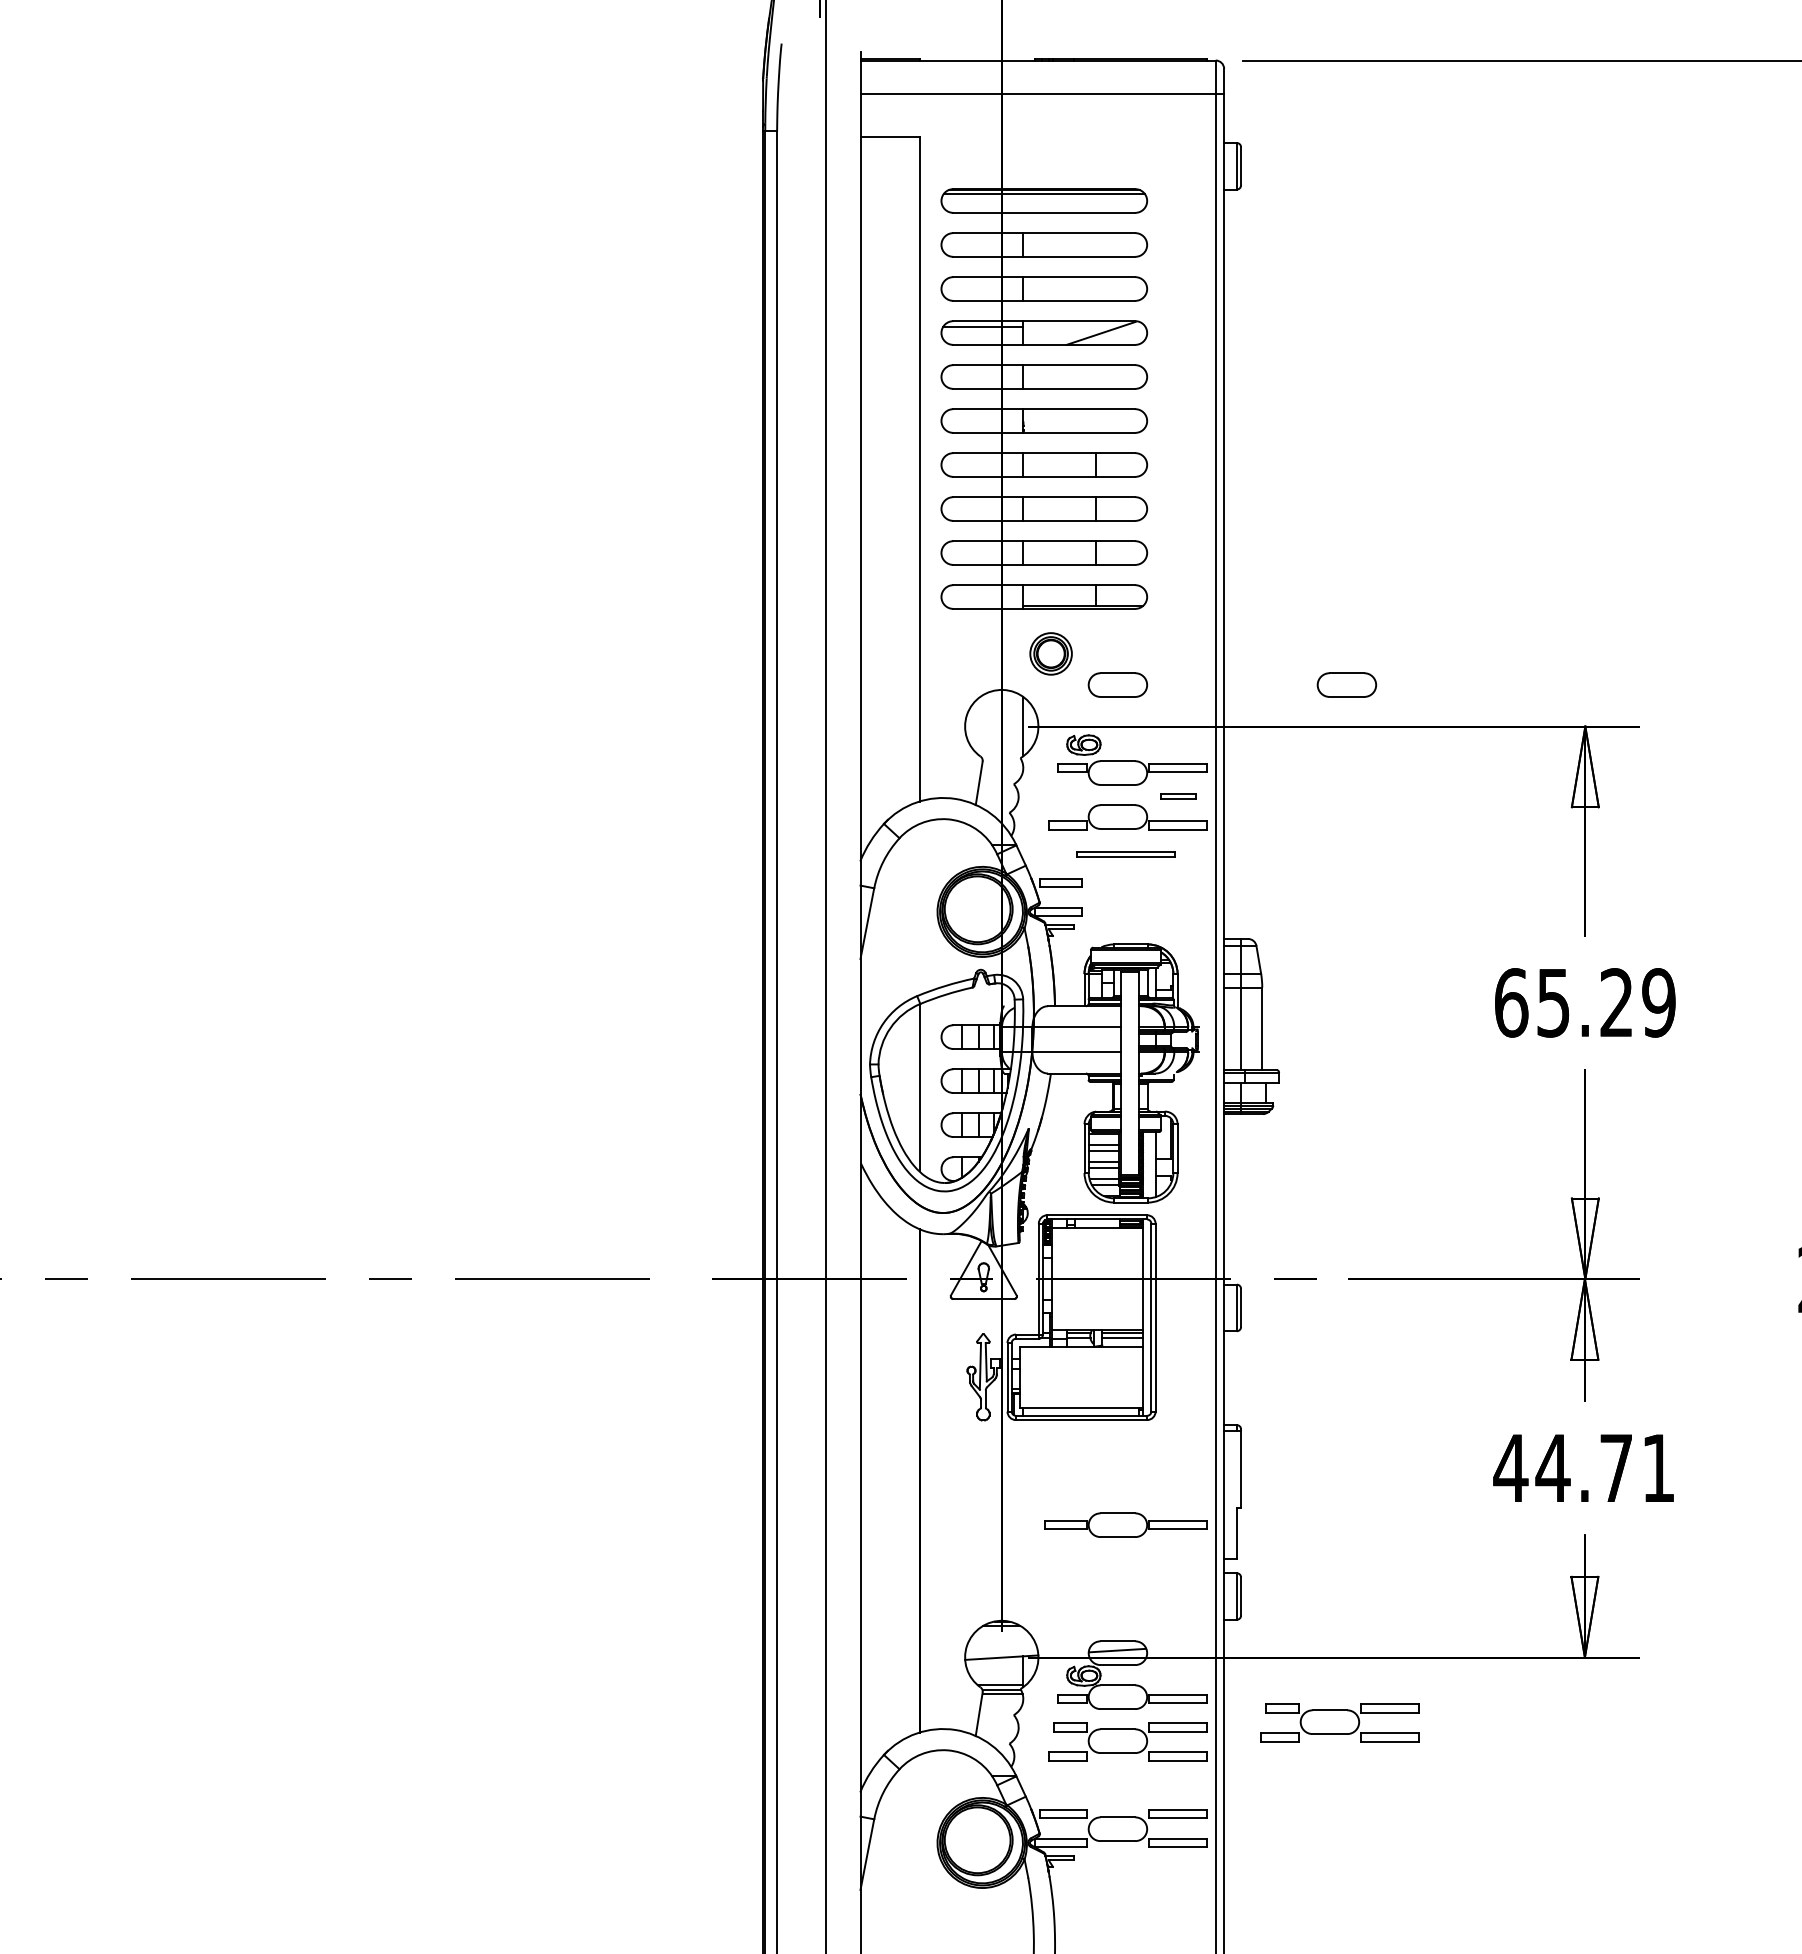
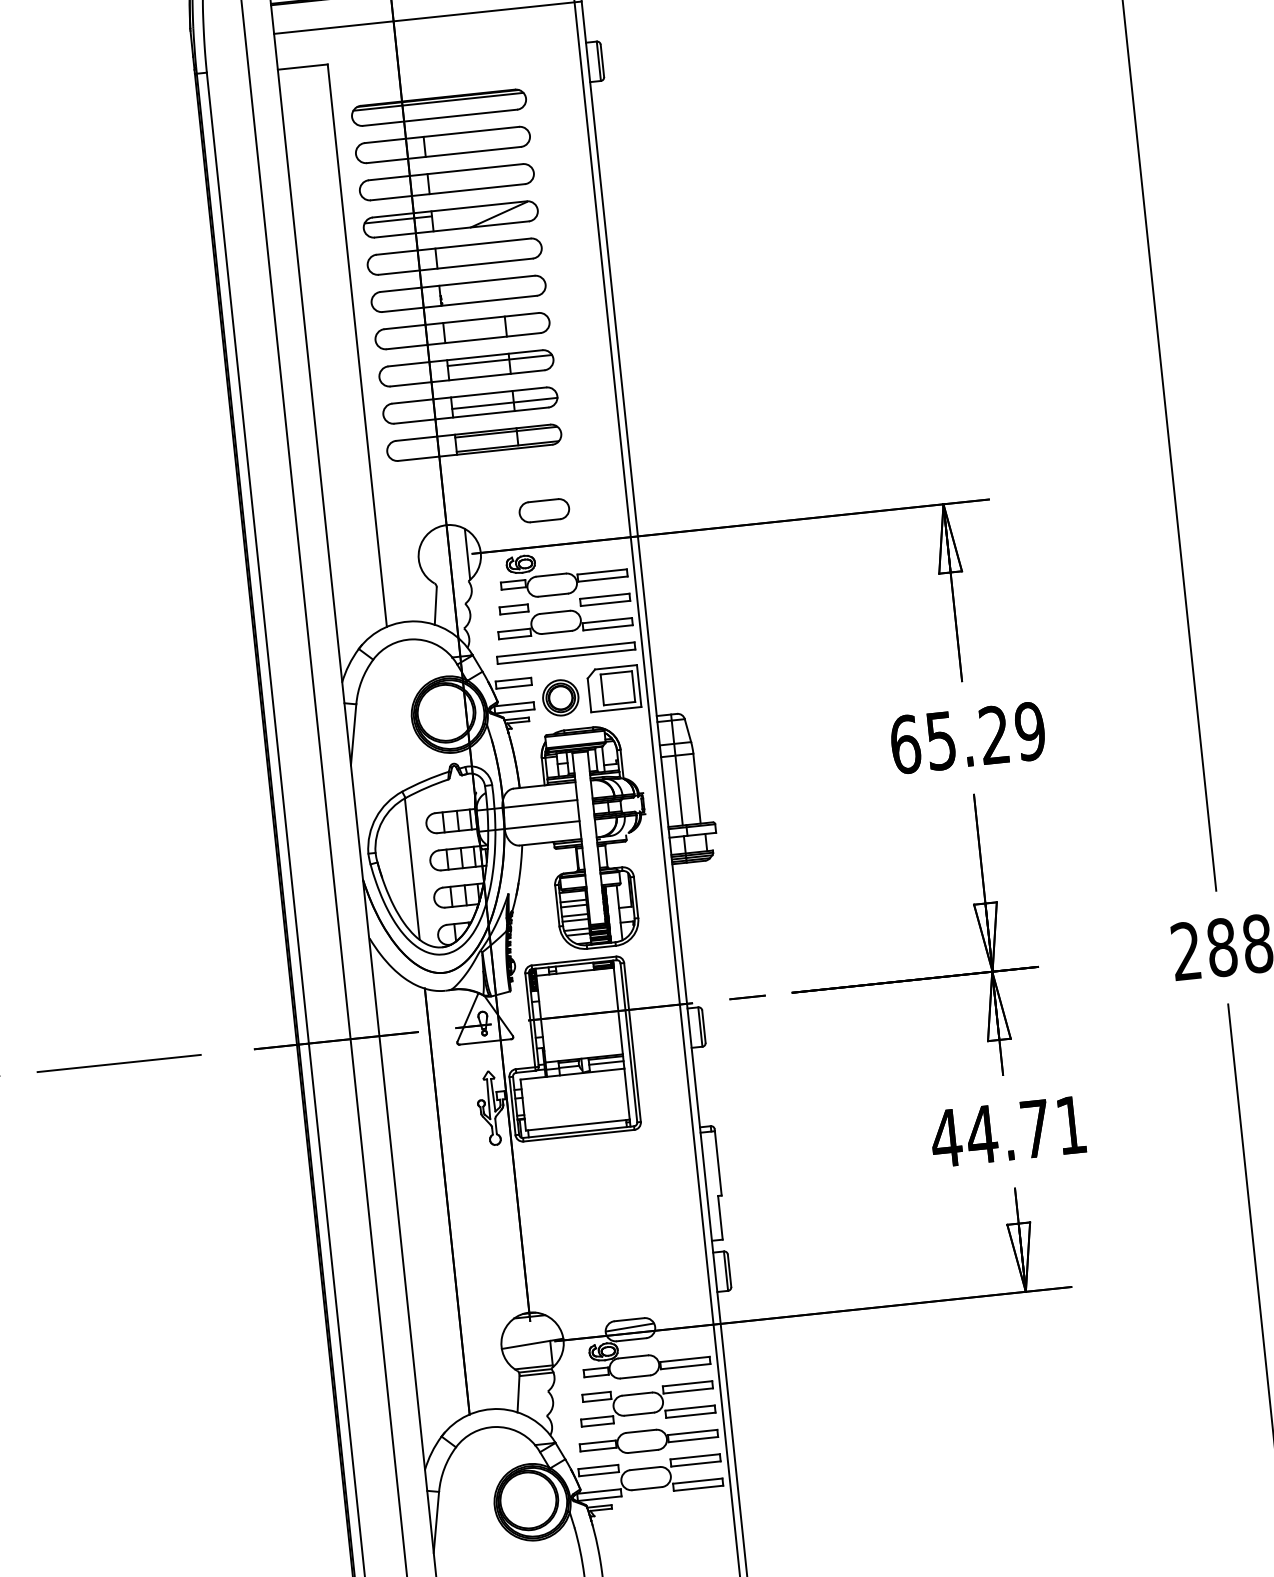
line: (1083, 503) -> (499, 360), added
line: (1084, 554) -> (504, 403), added
line: (1082, 588) -> (505, 432), added
part: (1050, 653) -> (560, 697), moved
part: (1346, 684) -> (737, 489), removed
part: (1070, 796) -> (514, 609), added
part: (1177, 796) -> (604, 599), size x1.67
part: (1125, 854) -> (565, 653), size x1.67
part: (1176, 900) -> (613, 687), added
part: (1125, 1524) -> (648, 1440), moved
part: (1339, 1722) -> (824, 1368), removed

